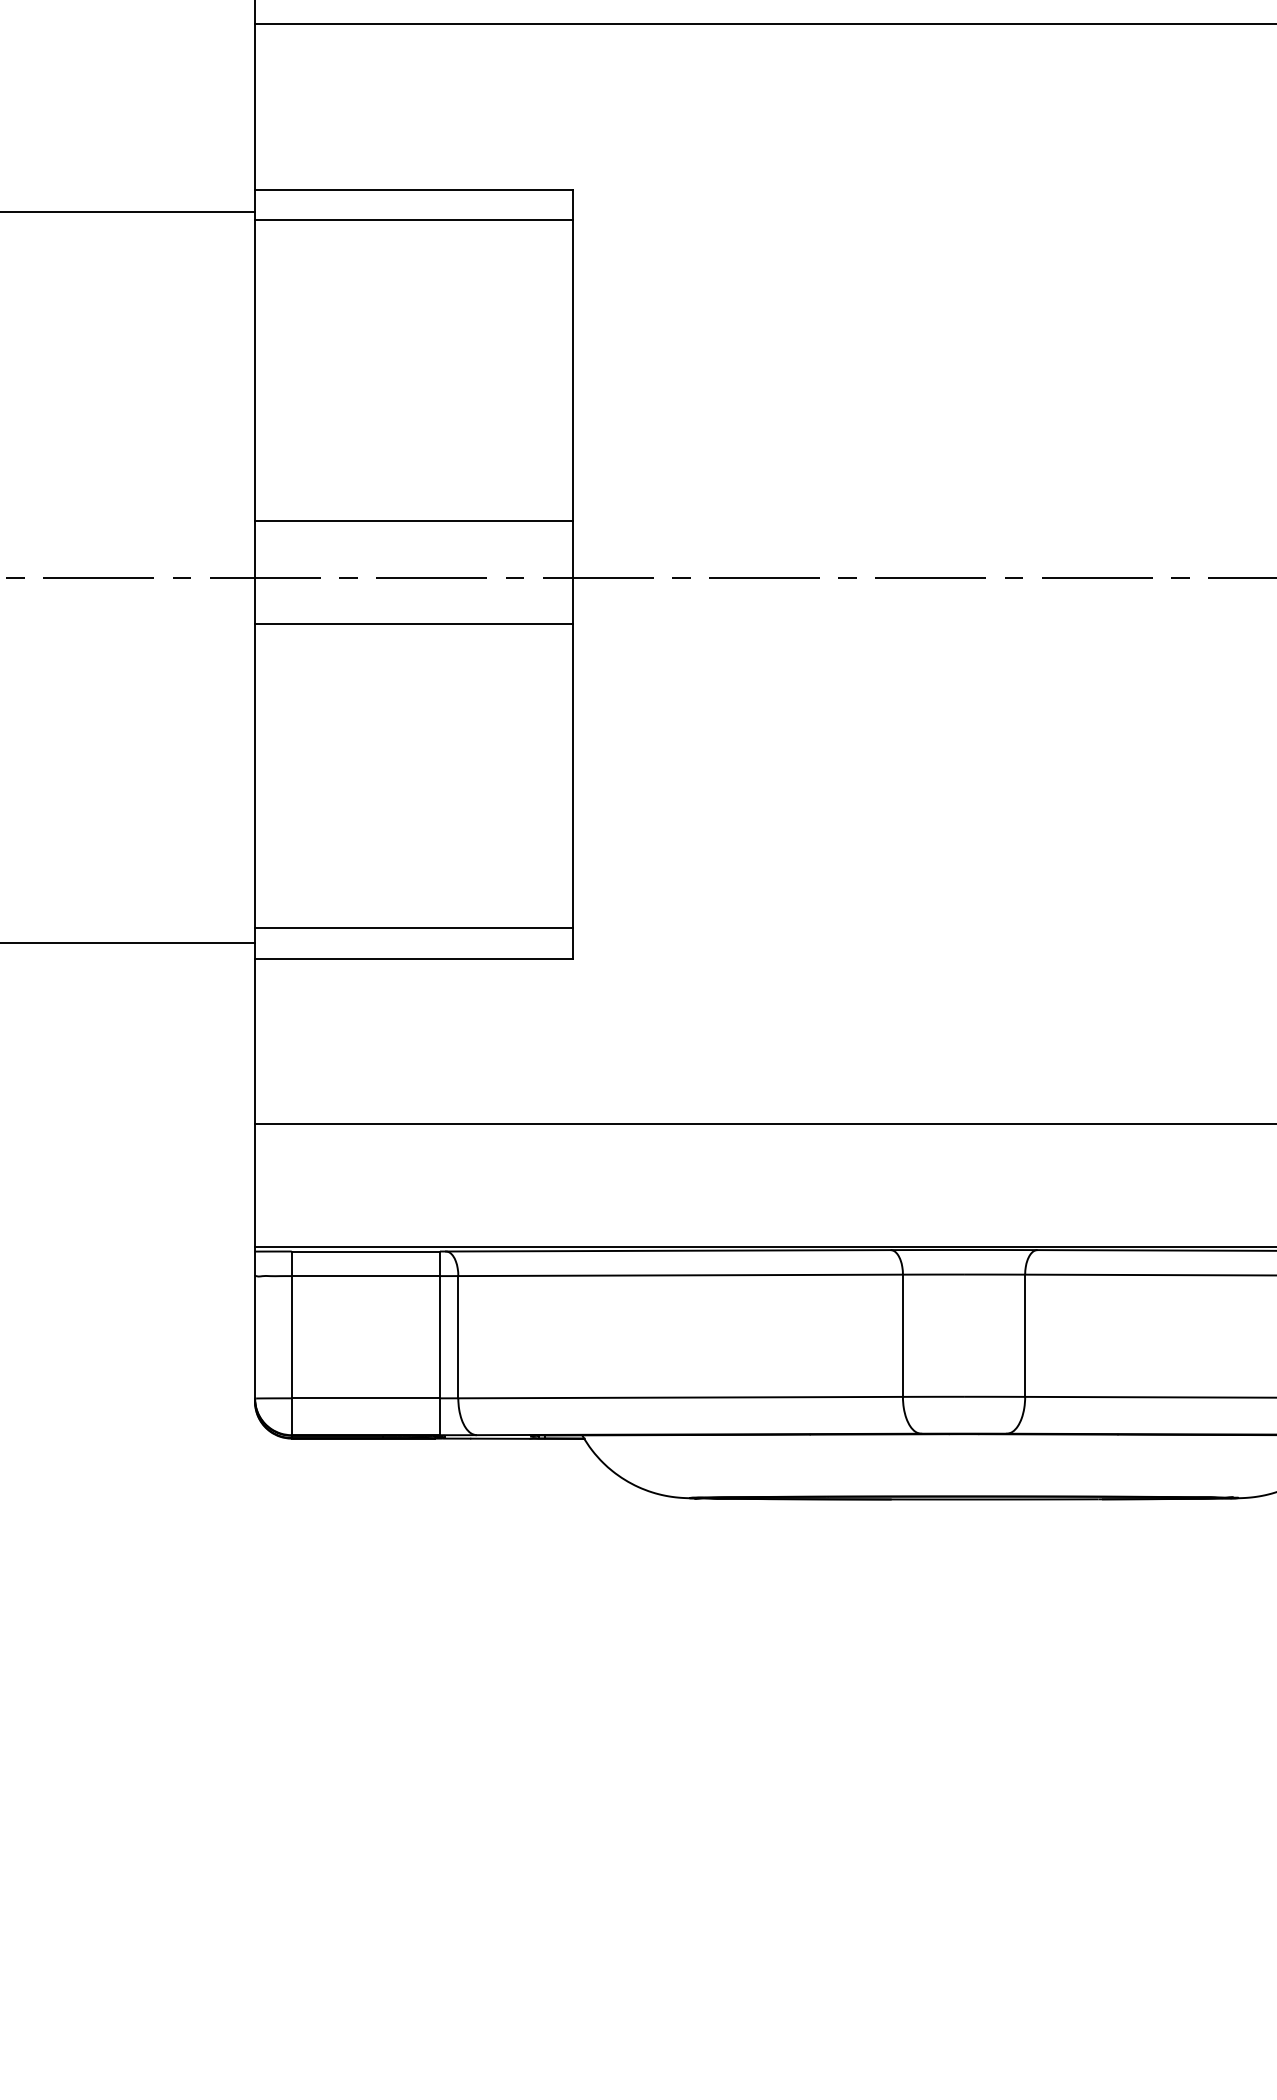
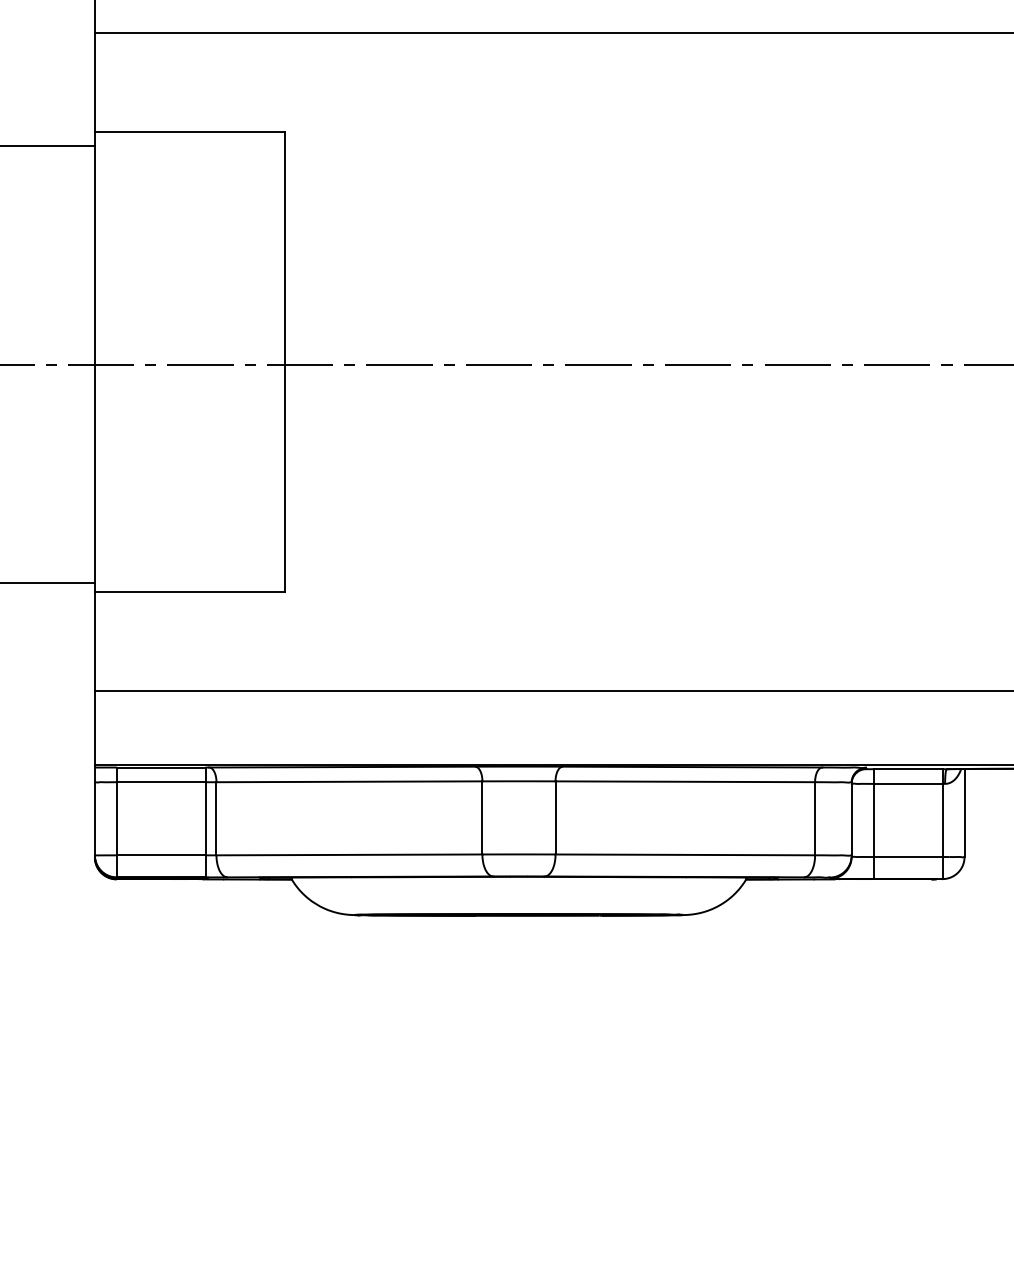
line: (413, 219) -> (189, 150), removed
line: (413, 520) -> (189, 330), removed
line: (413, 624) -> (189, 392), removed
line: (413, 928) -> (189, 574), removed

